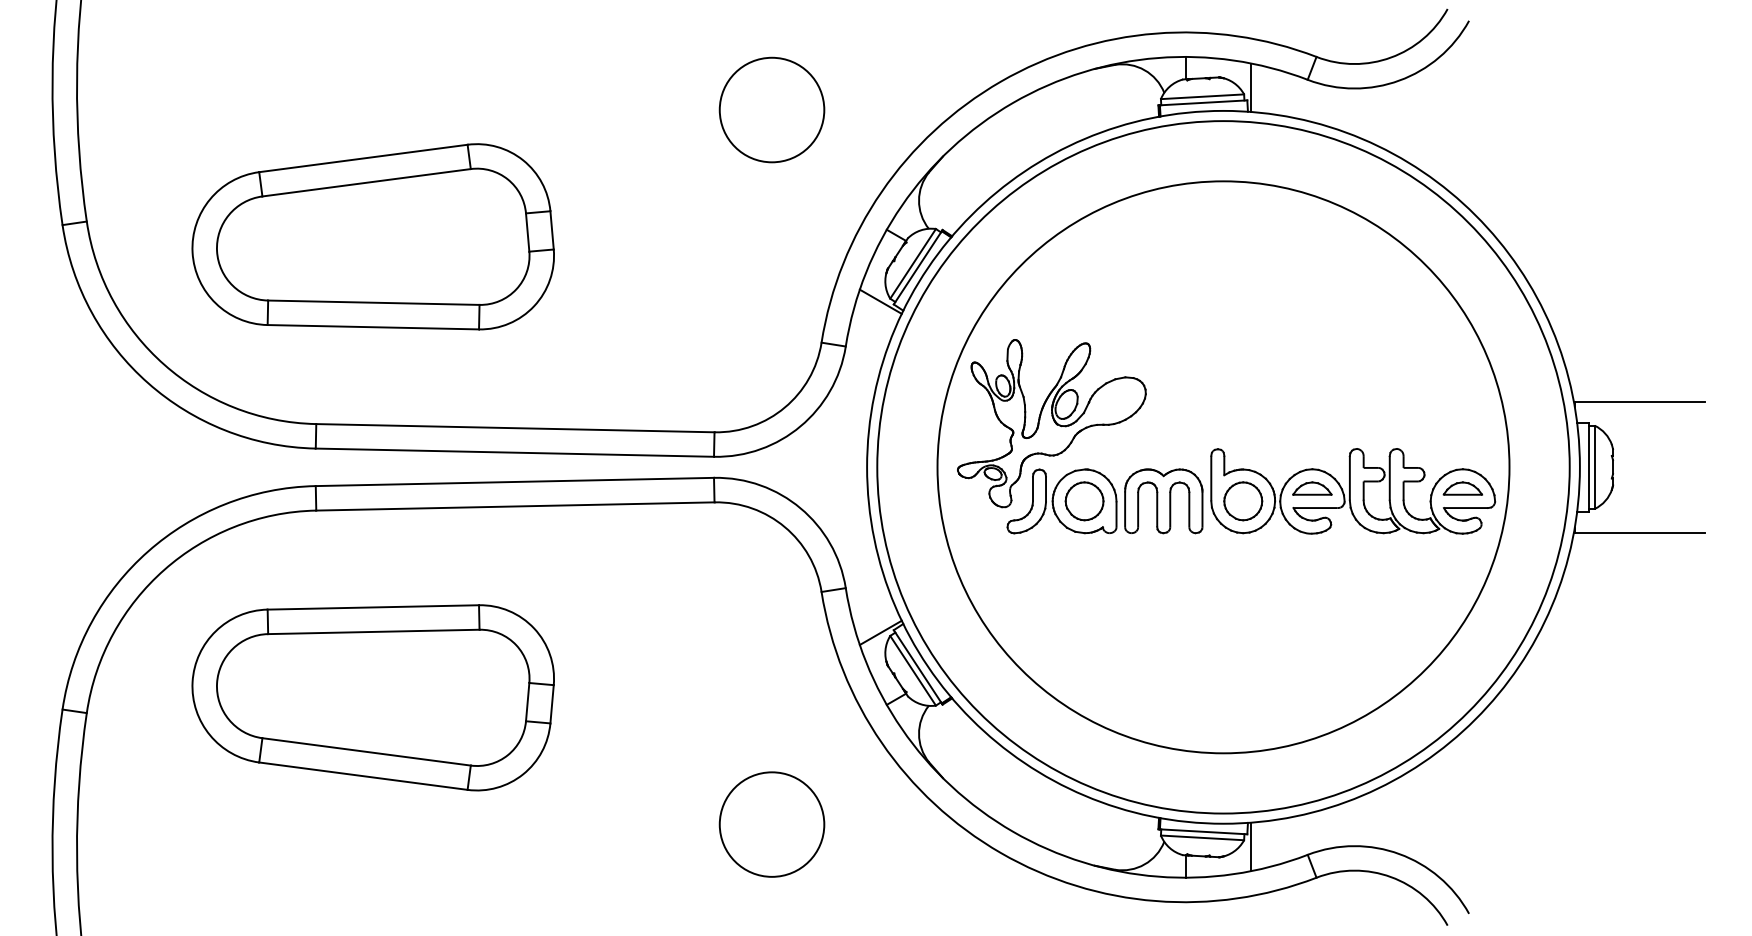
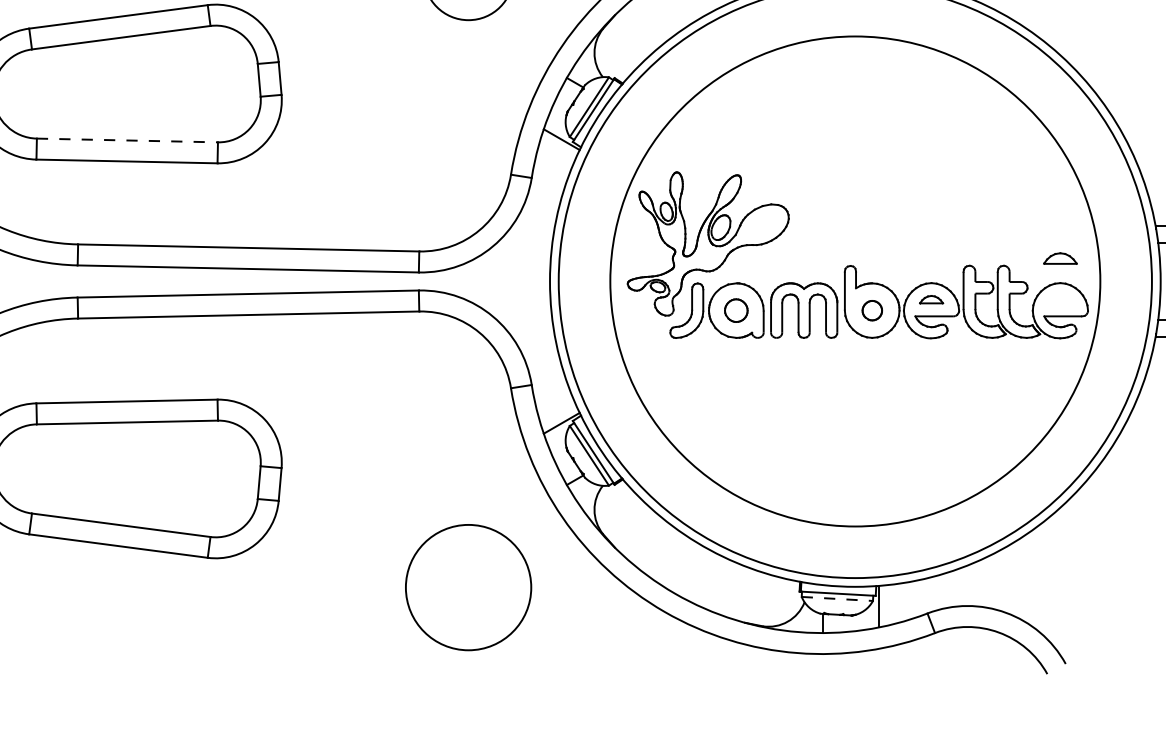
line: (373, 302) -> (127, 140), solid -> dashed
part: (1312, 488) -> (931, 299), size x0.7
part: (1462, 488) -> (1060, 258), moved
part: (1084, 501) -> (736, 310), size x0.7
part: (1243, 501) -> (872, 310), size x0.6
circle: (771, 824) -> (468, 587), size x1.4
line: (1202, 837) -> (837, 598), solid -> dashed

